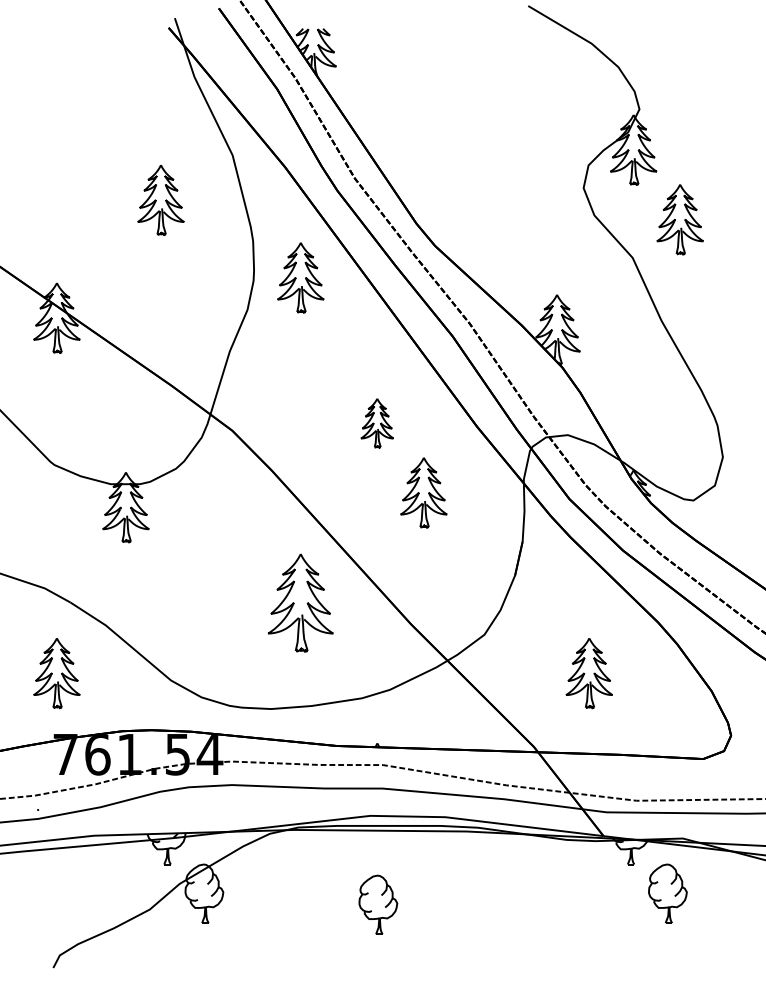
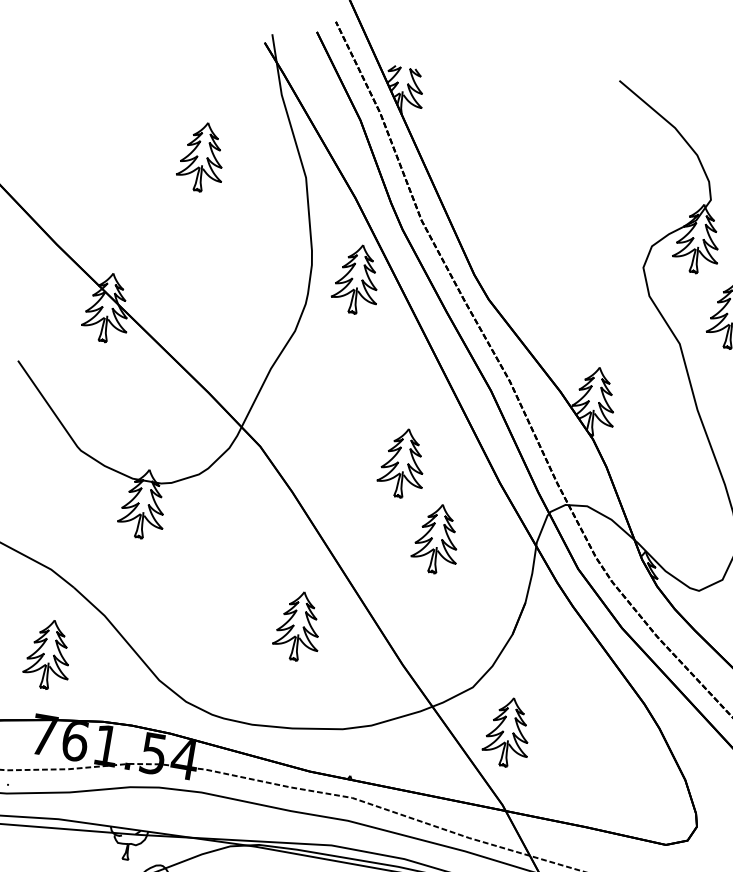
part: (160, 200) -> (201, 157), moved
part: (300, 277) -> (357, 278), moved
part: (376, 423) -> (402, 463), size x1.43
part: (300, 602) -> (298, 625), size x0.71
part: (588, 673) -> (507, 732), moved

